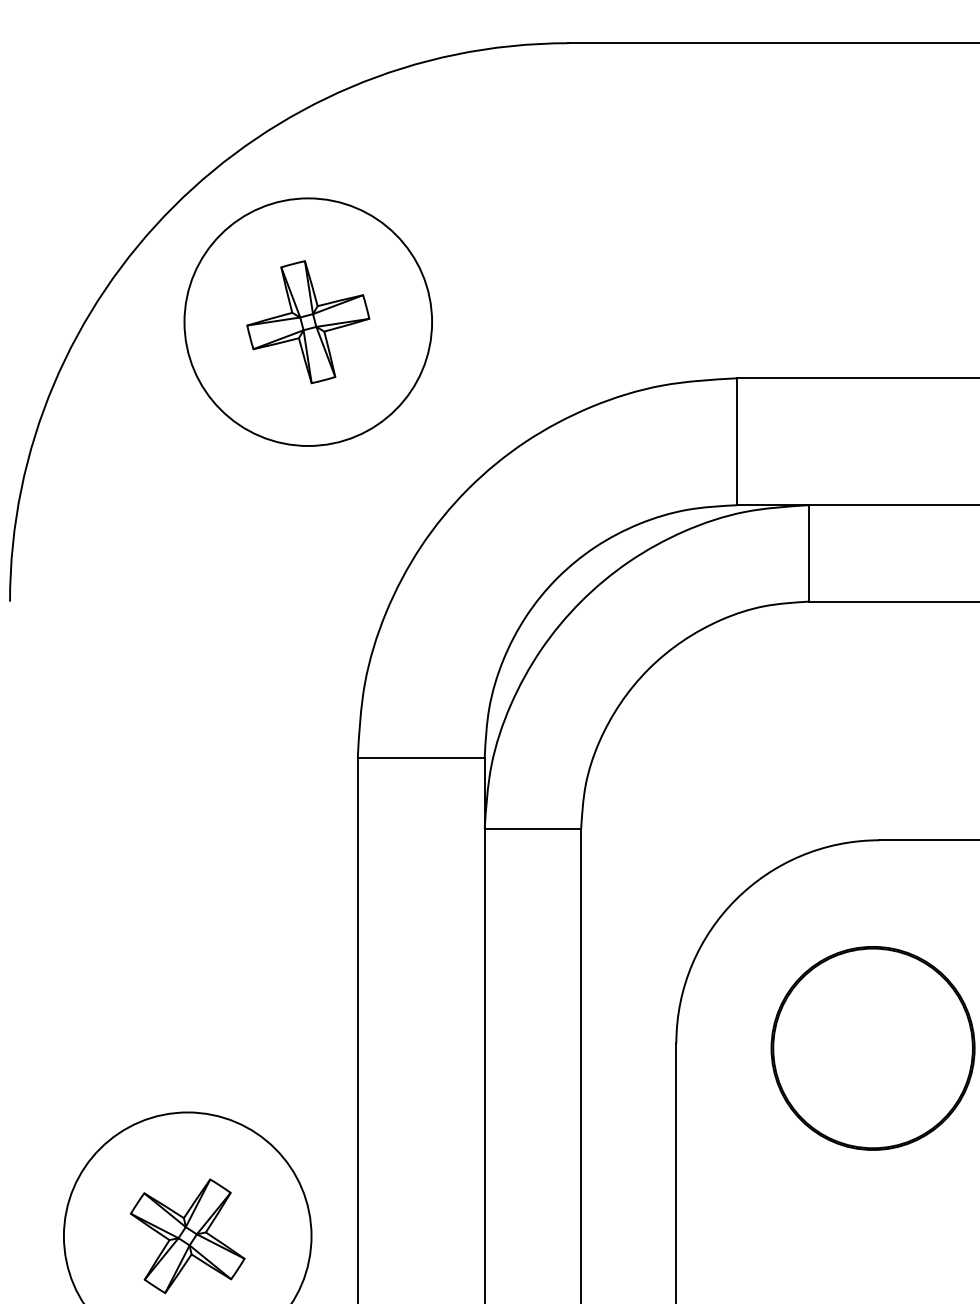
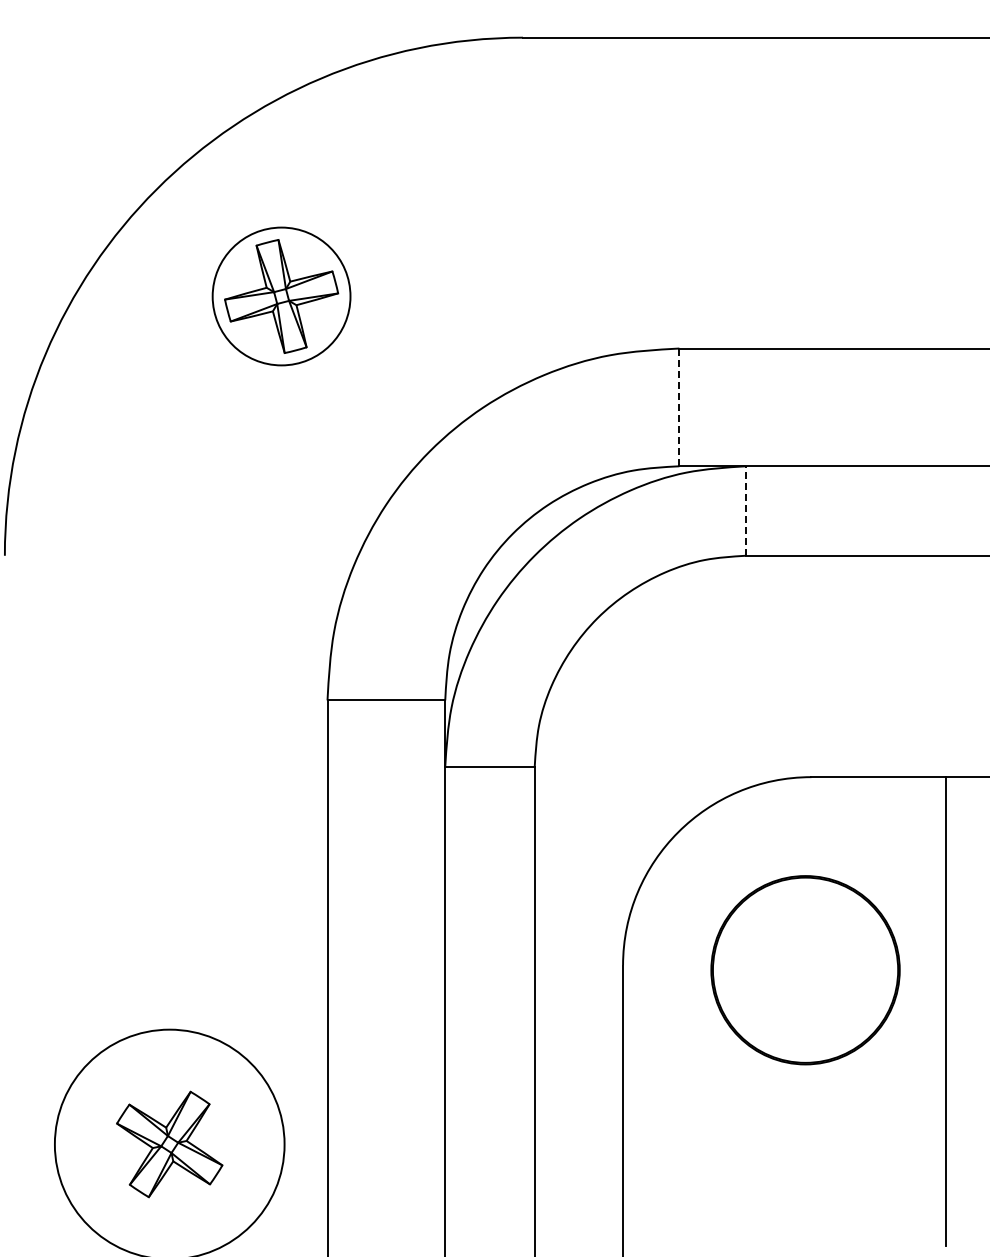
circle: (308, 322) -> (281, 296), size x0.6
line: (737, 441) -> (679, 407), solid -> dashed
line: (808, 553) -> (745, 511), solid -> dashed

